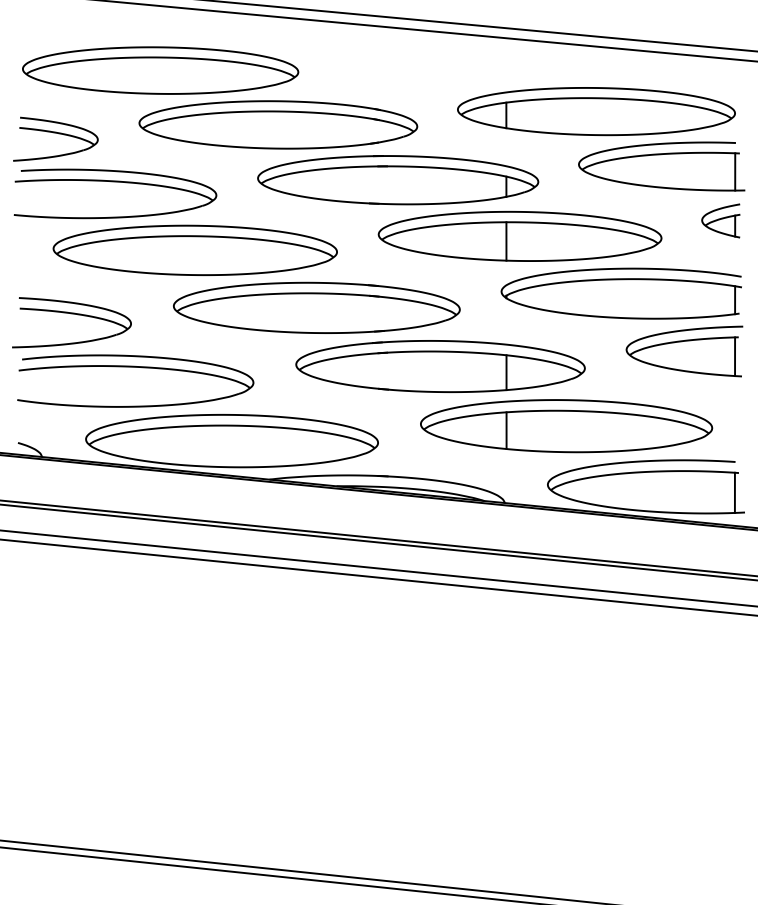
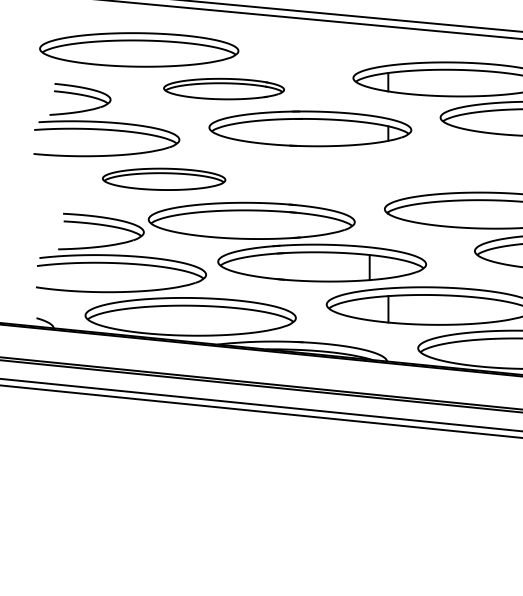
part: (278, 124) -> (224, 88), size x0.6
part: (55, 138) -> (80, 98), moved
part: (519, 236) -> (397, 169), removed
part: (194, 249) -> (163, 178), size x0.6
part: (71, 314) -> (100, 225), moved
part: (440, 366) -> (322, 263), moved

